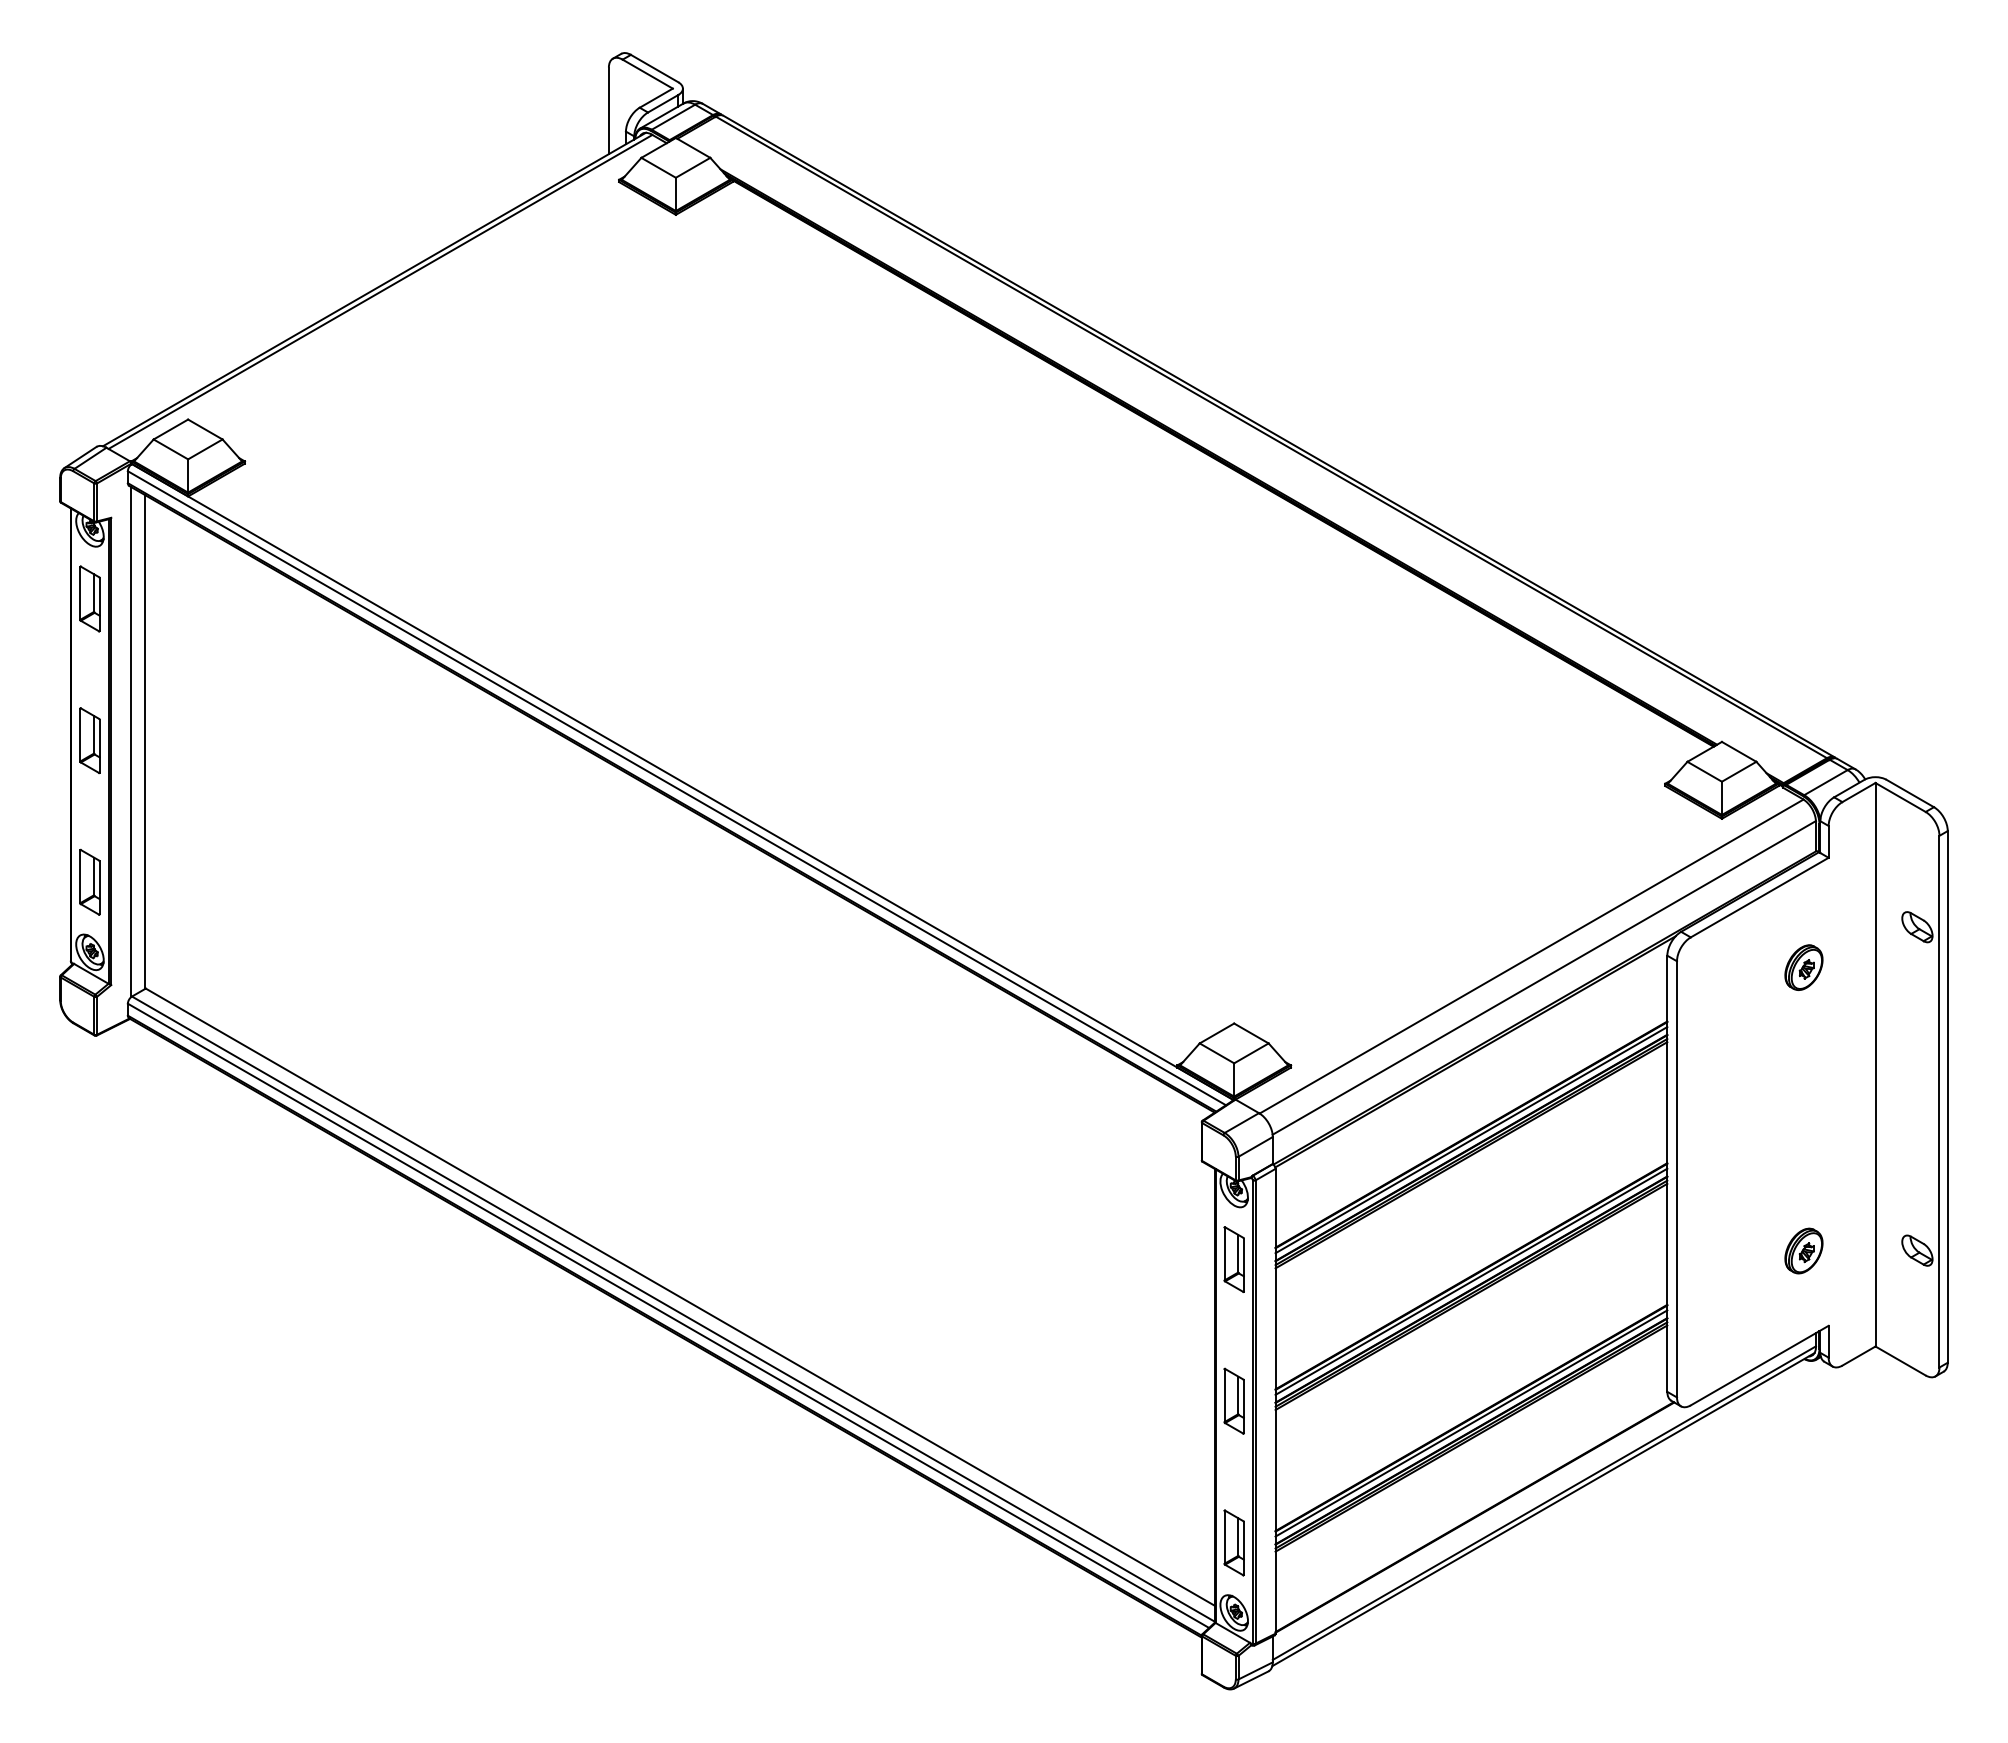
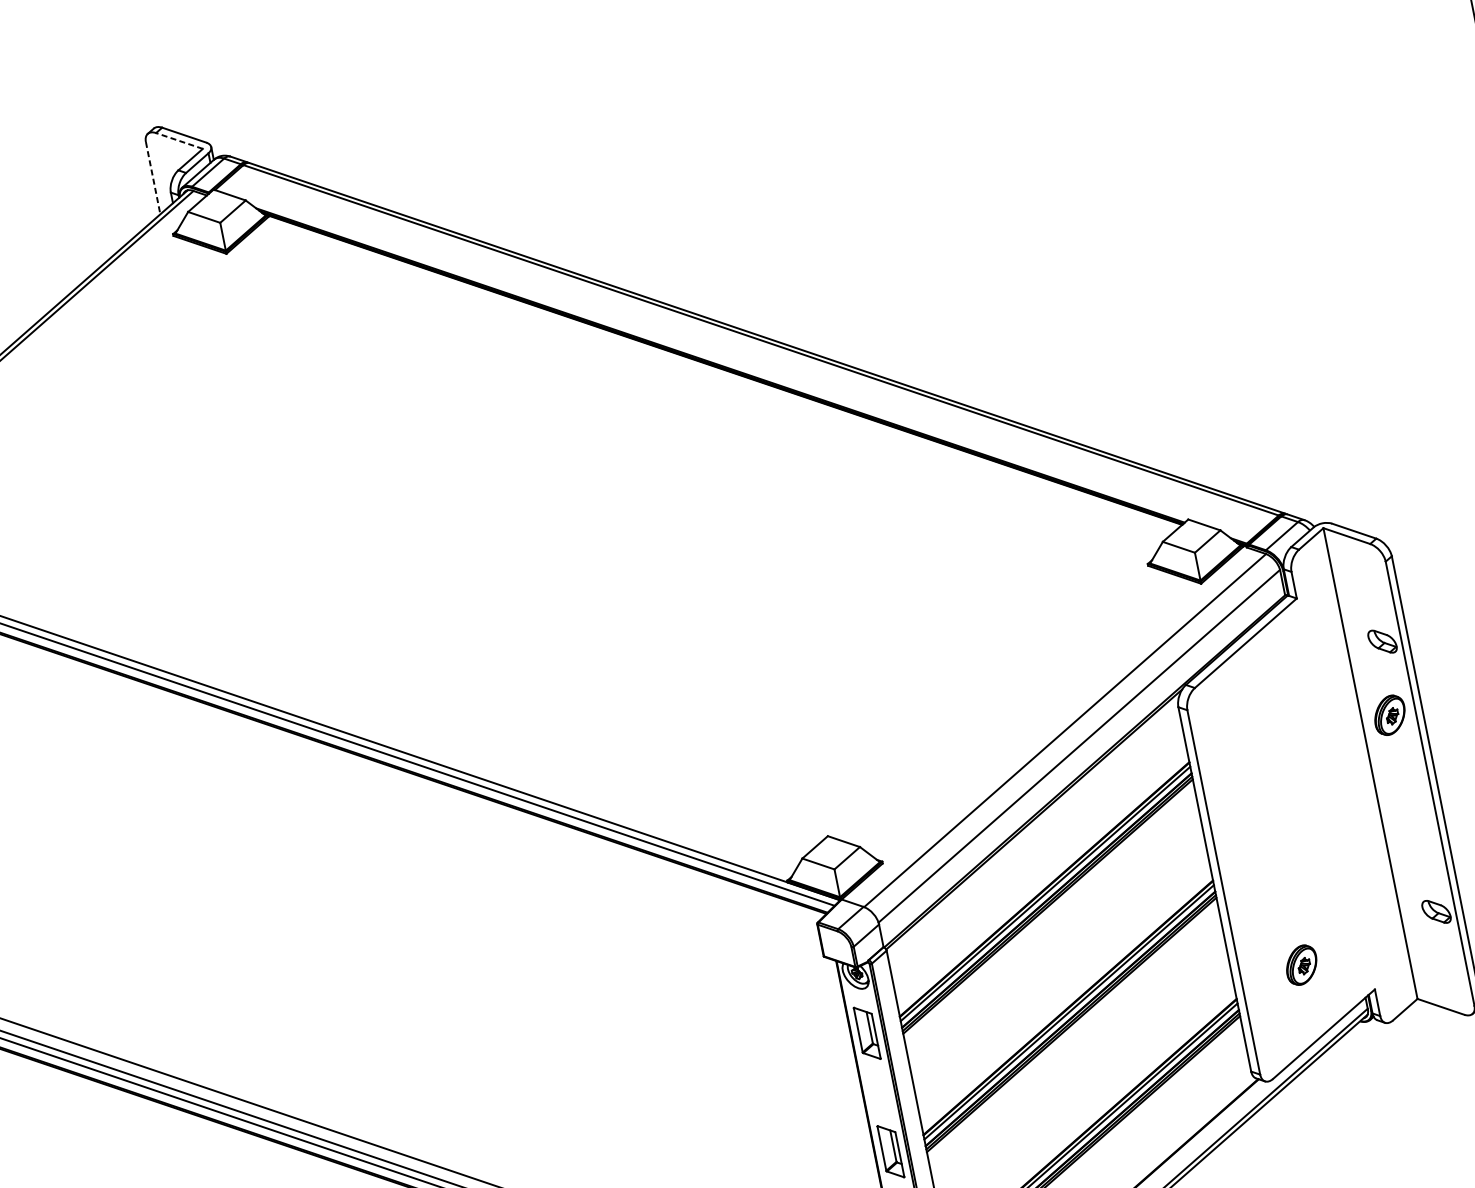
line: (647, 74) -> (179, 141), solid -> dashed
line: (608, 111) -> (152, 178), solid -> dashed
part: (1803, 967) -> (1389, 715), moved
part: (1803, 1250) -> (1301, 964), moved

